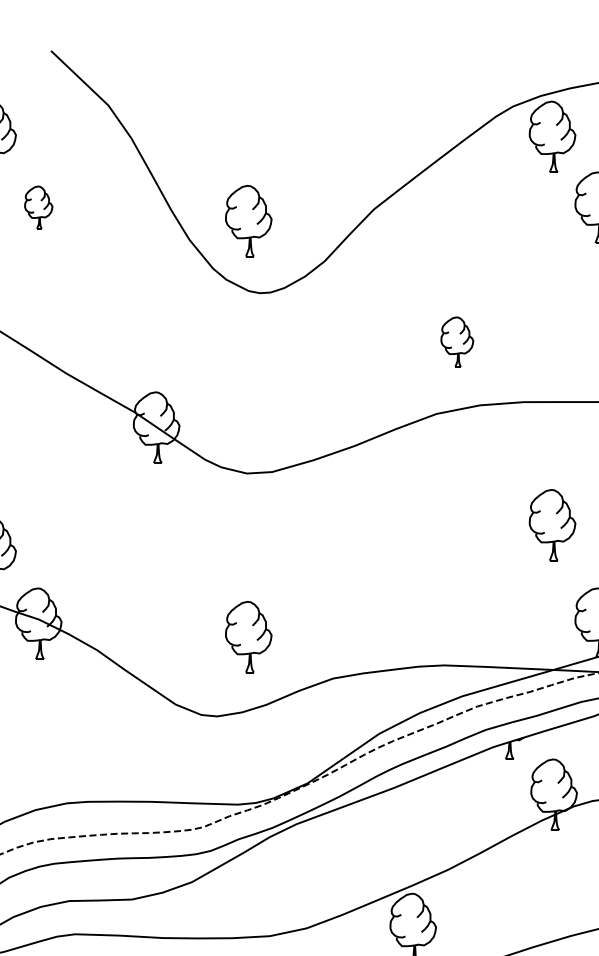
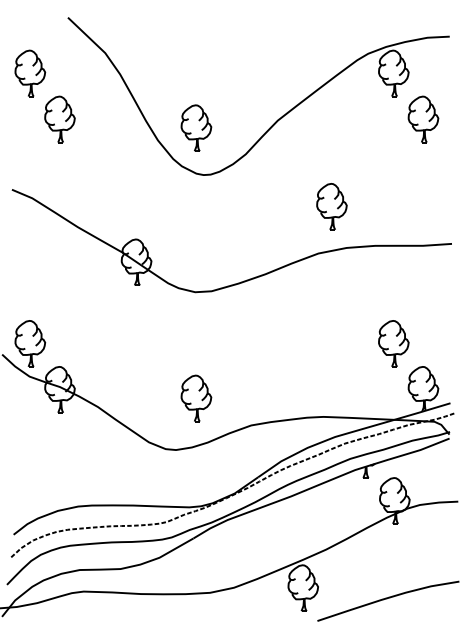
part: (37, 207) -> (59, 119), size x1.67
part: (456, 341) -> (331, 206), size x1.43
part: (552, 524) -> (393, 343), moved

